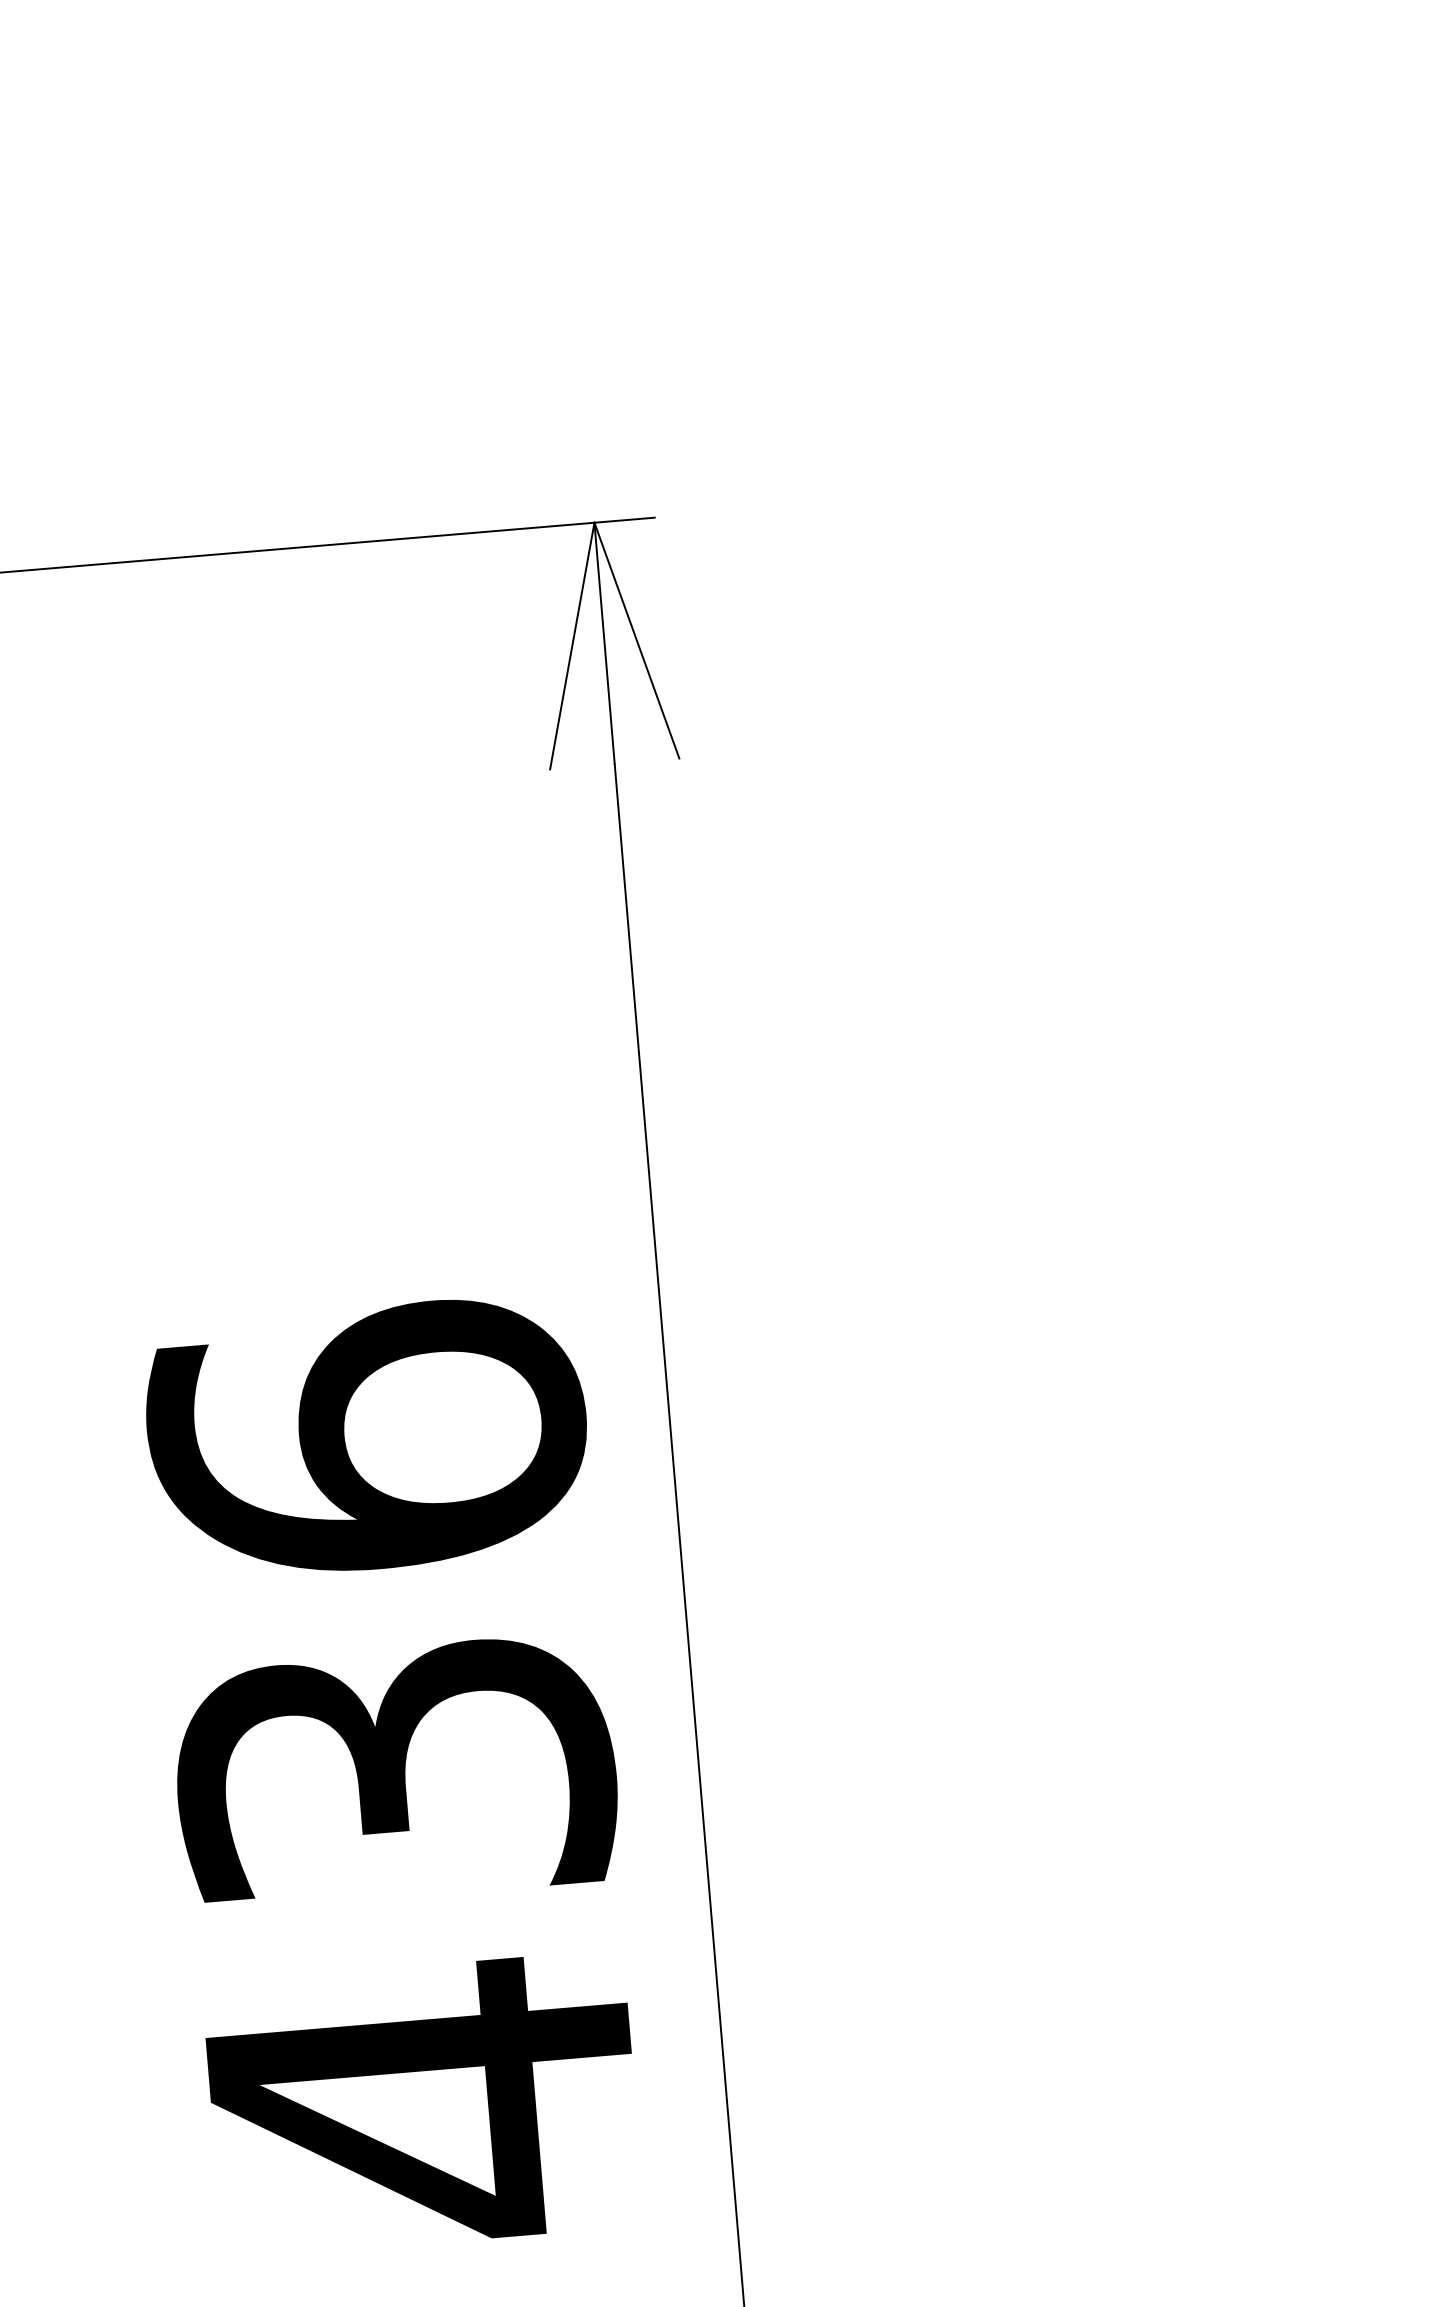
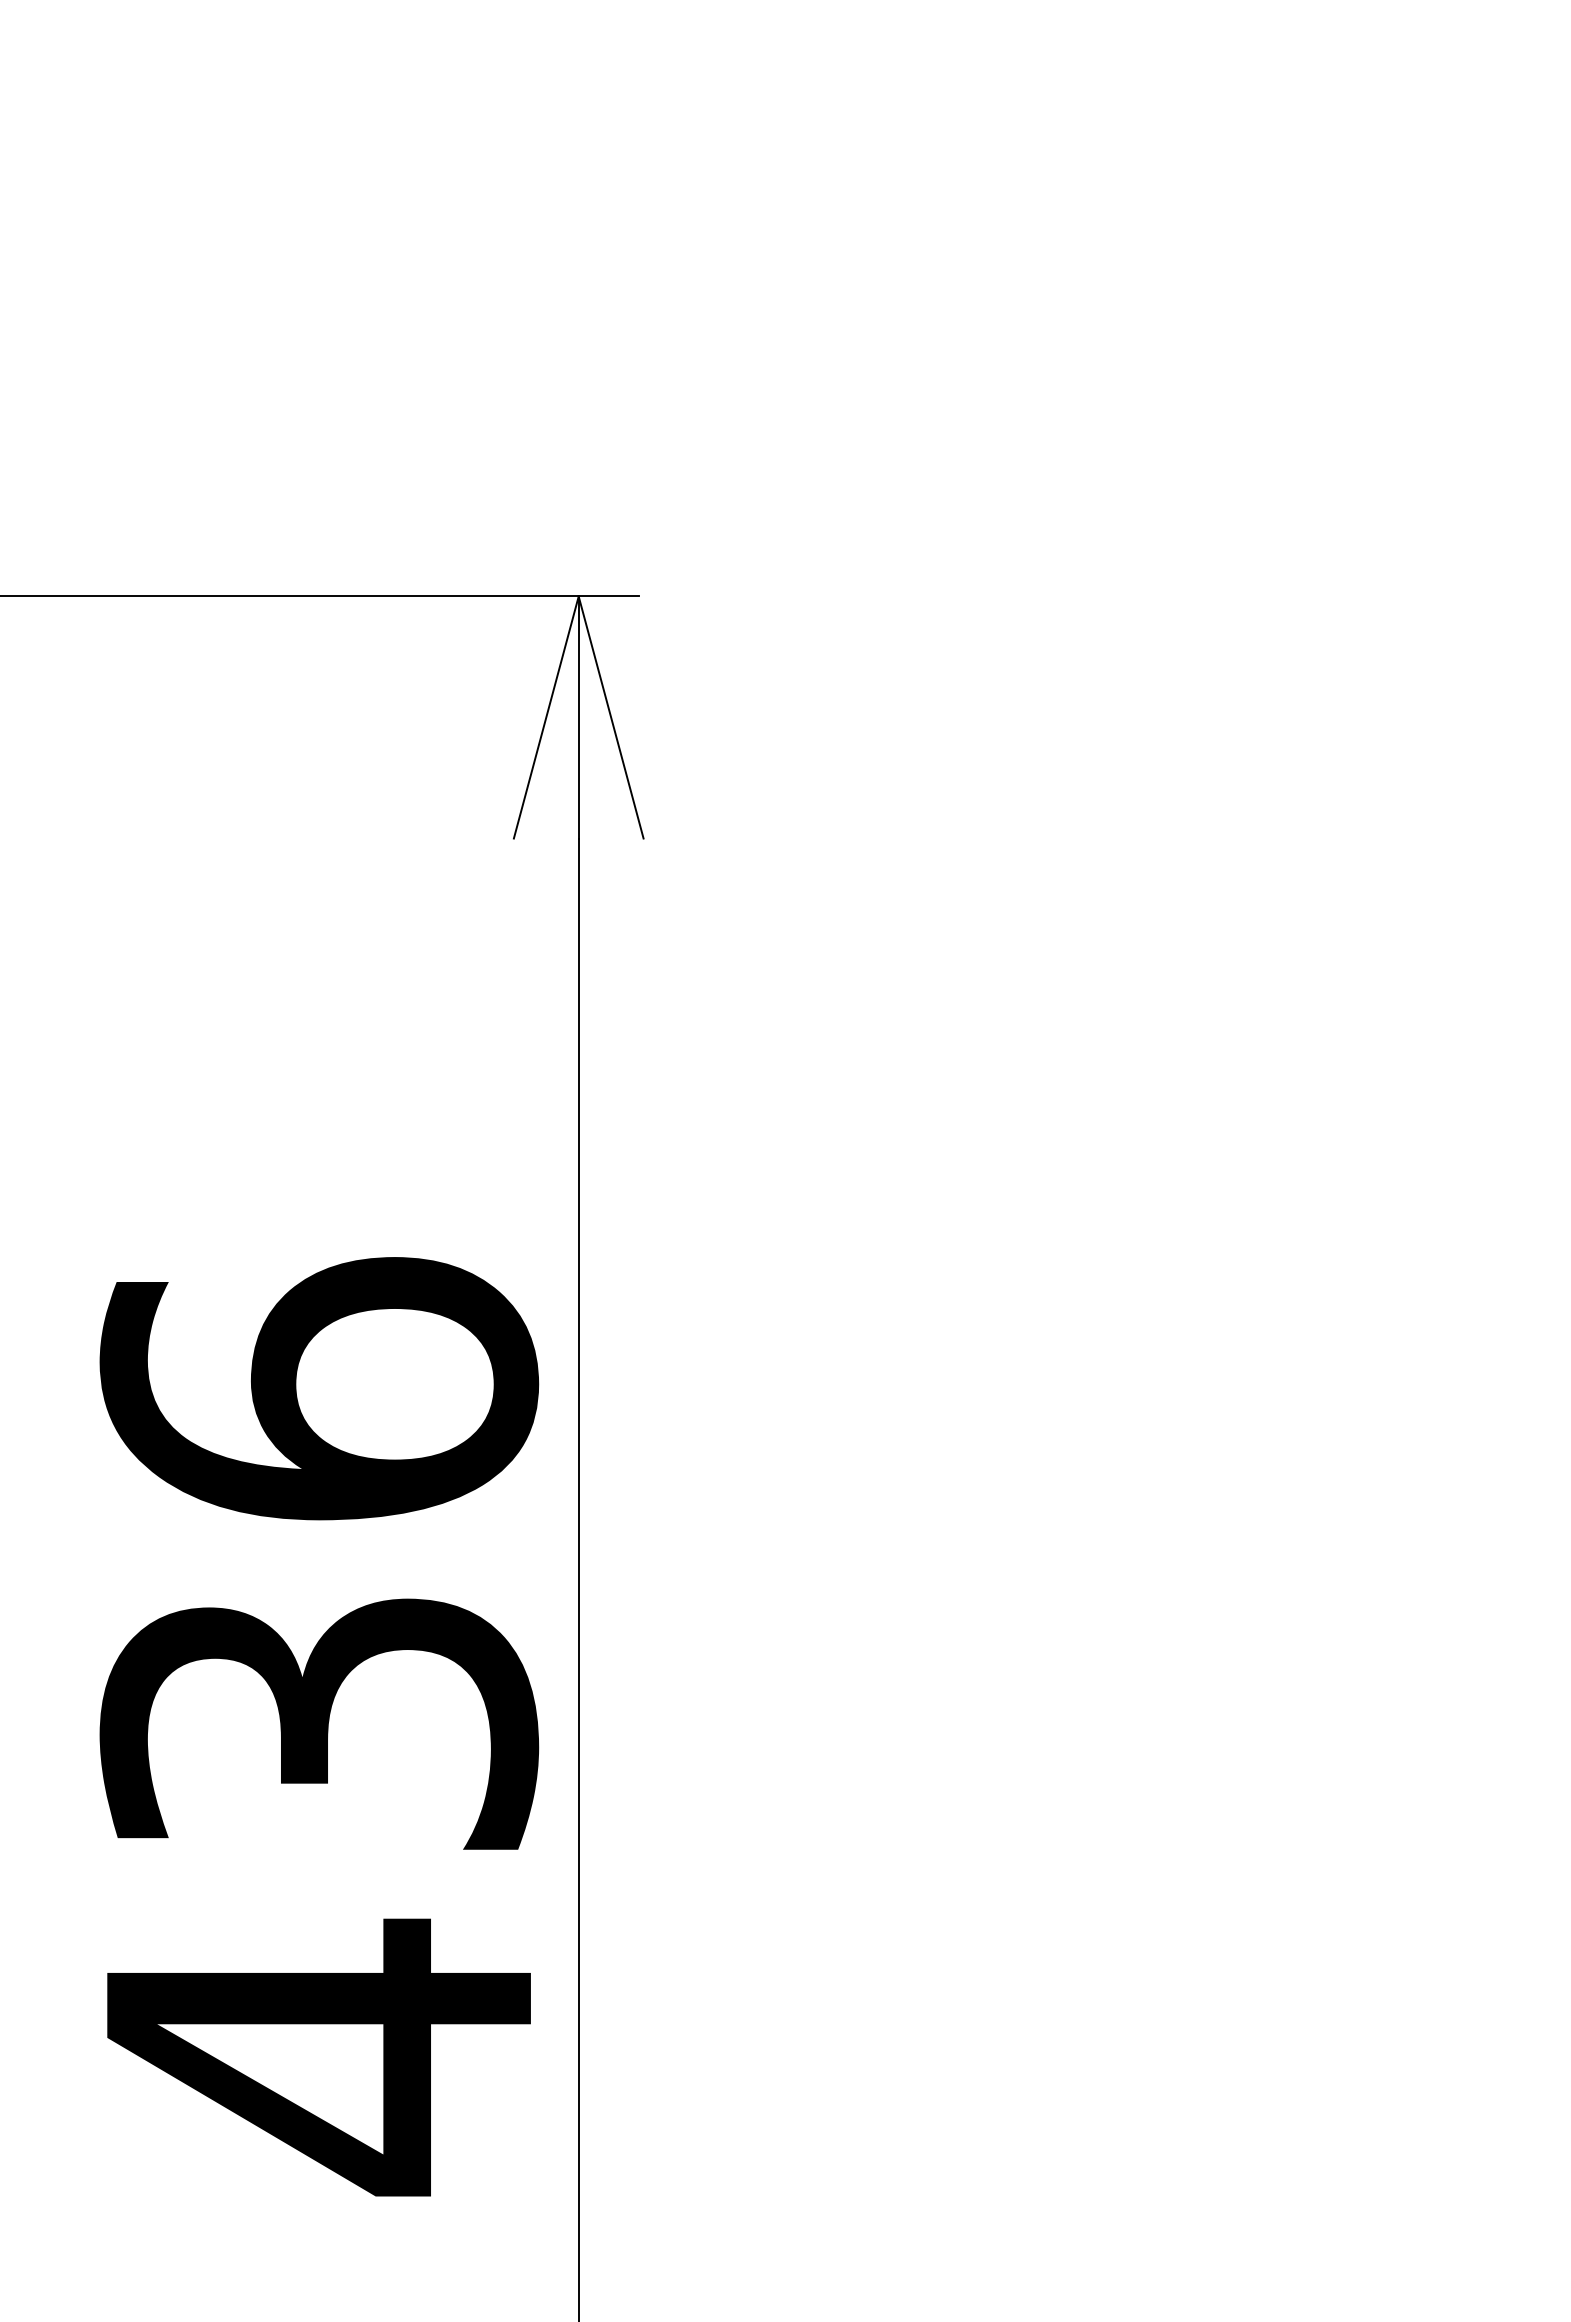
text: (396, 1774) -> (319, 1726), moved

